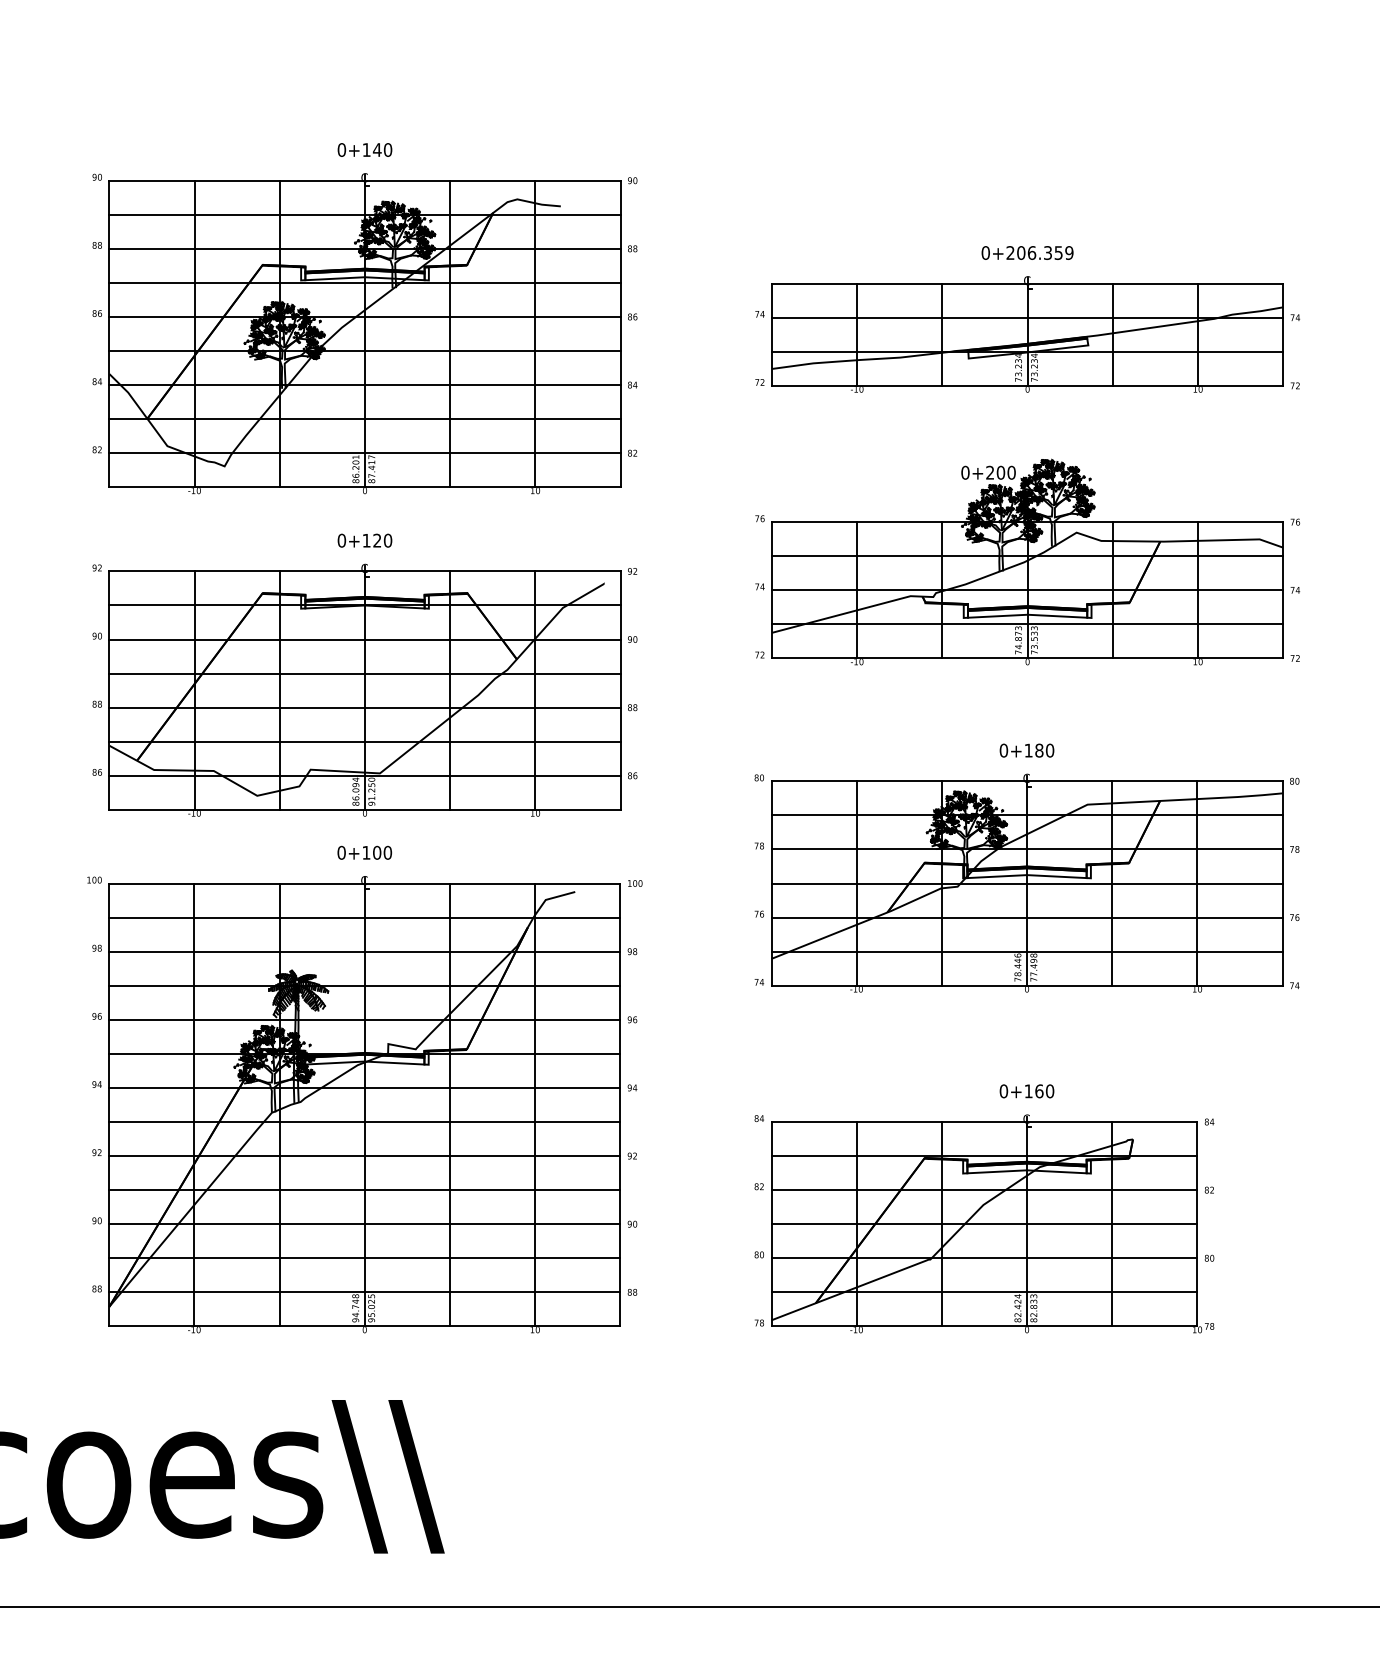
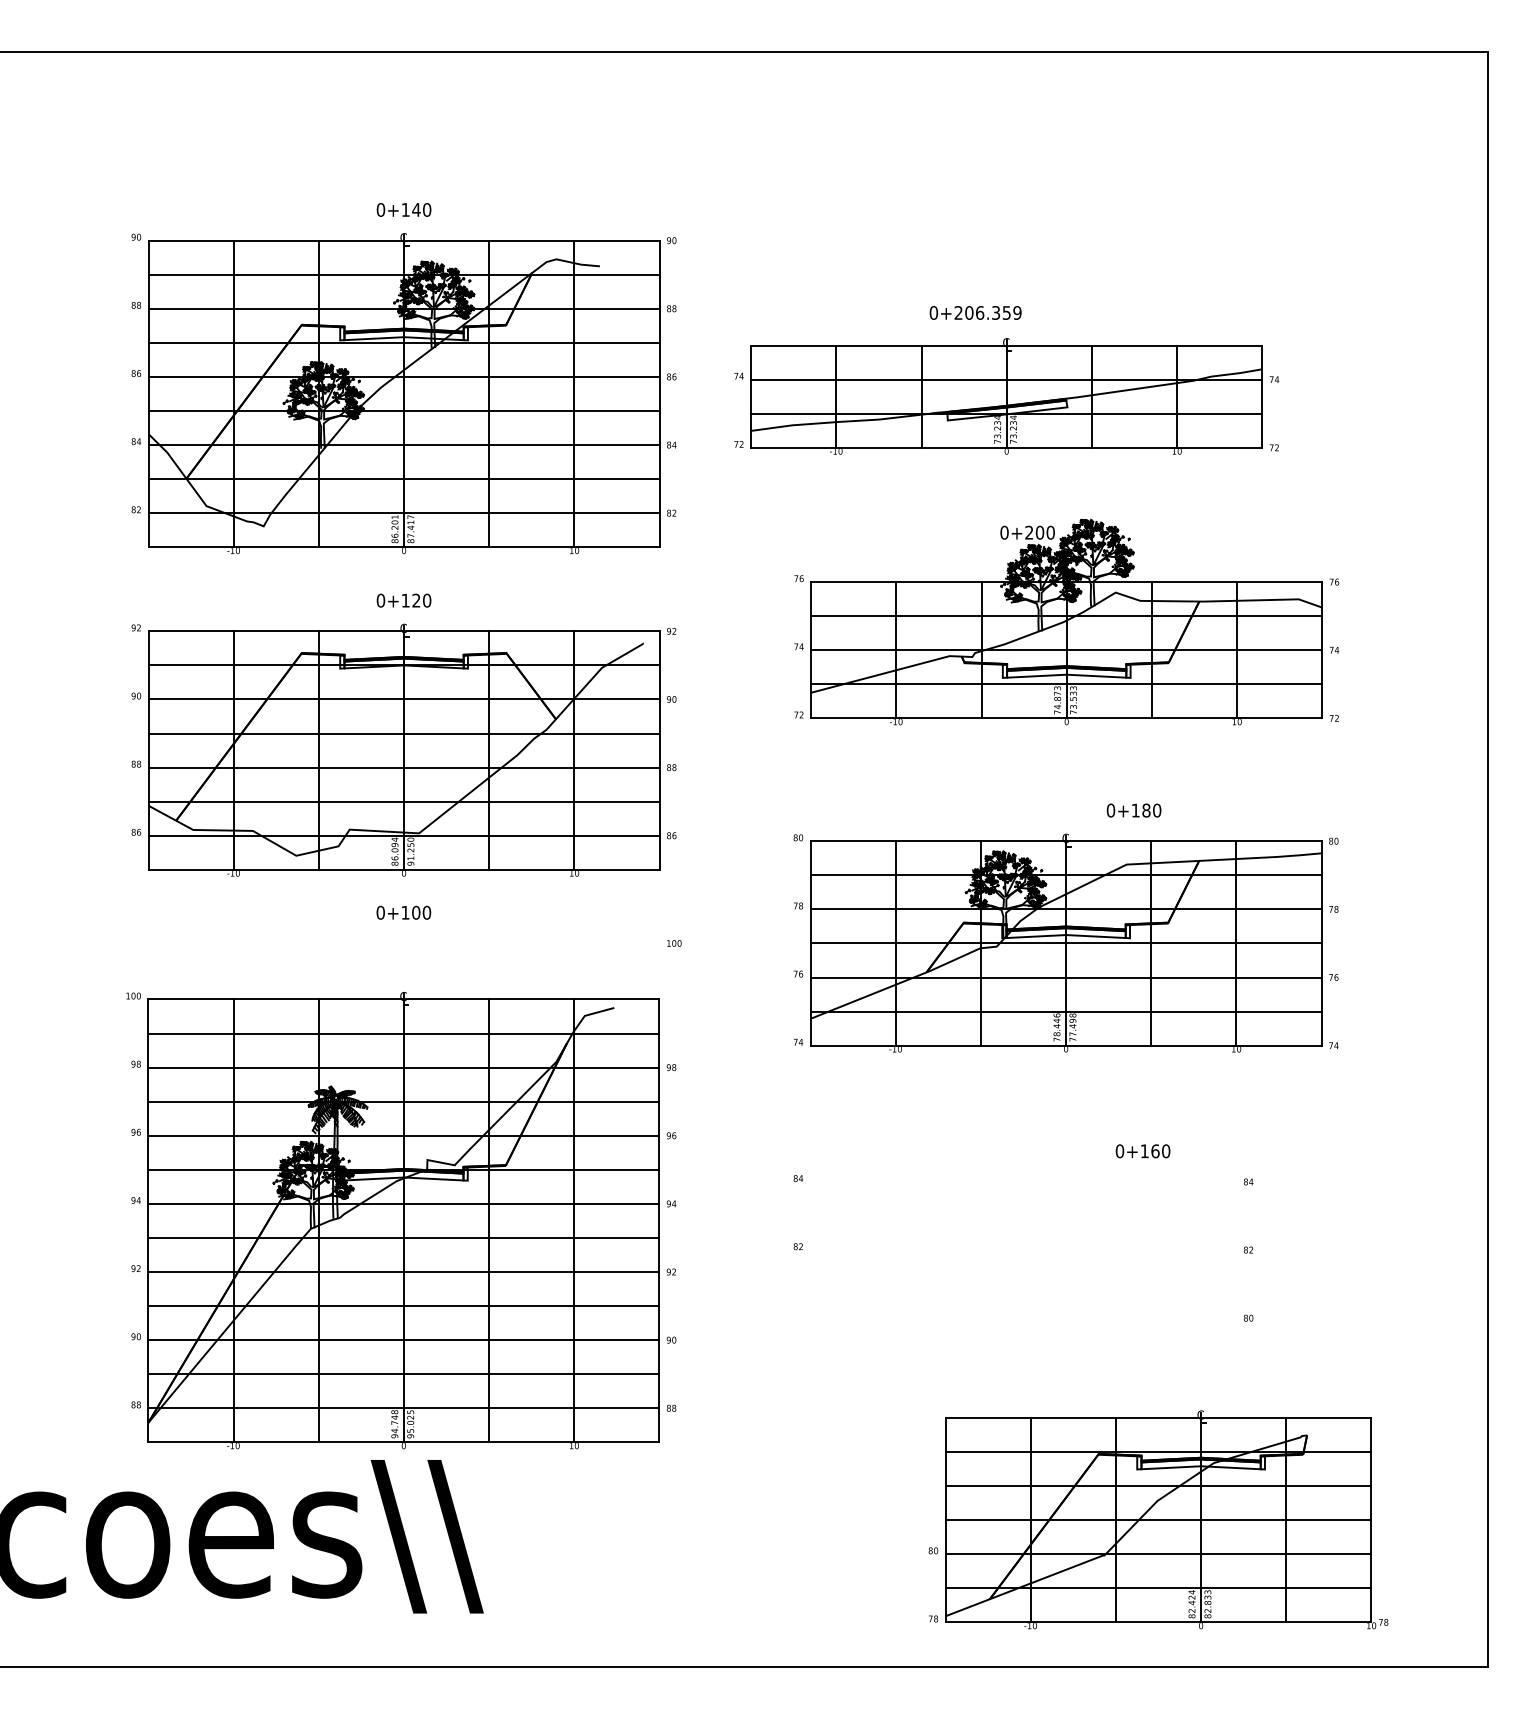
text: (1027, 252) -> (975, 312), moved
part: (1027, 334) -> (1006, 396), moved
text: (1026, 750) -> (1133, 810), moved
text: (1026, 1091) -> (1142, 1151), moved
part: (362, 1104) -> (401, 1220), moved
part: (984, 1223) -> (1158, 1519), moved

